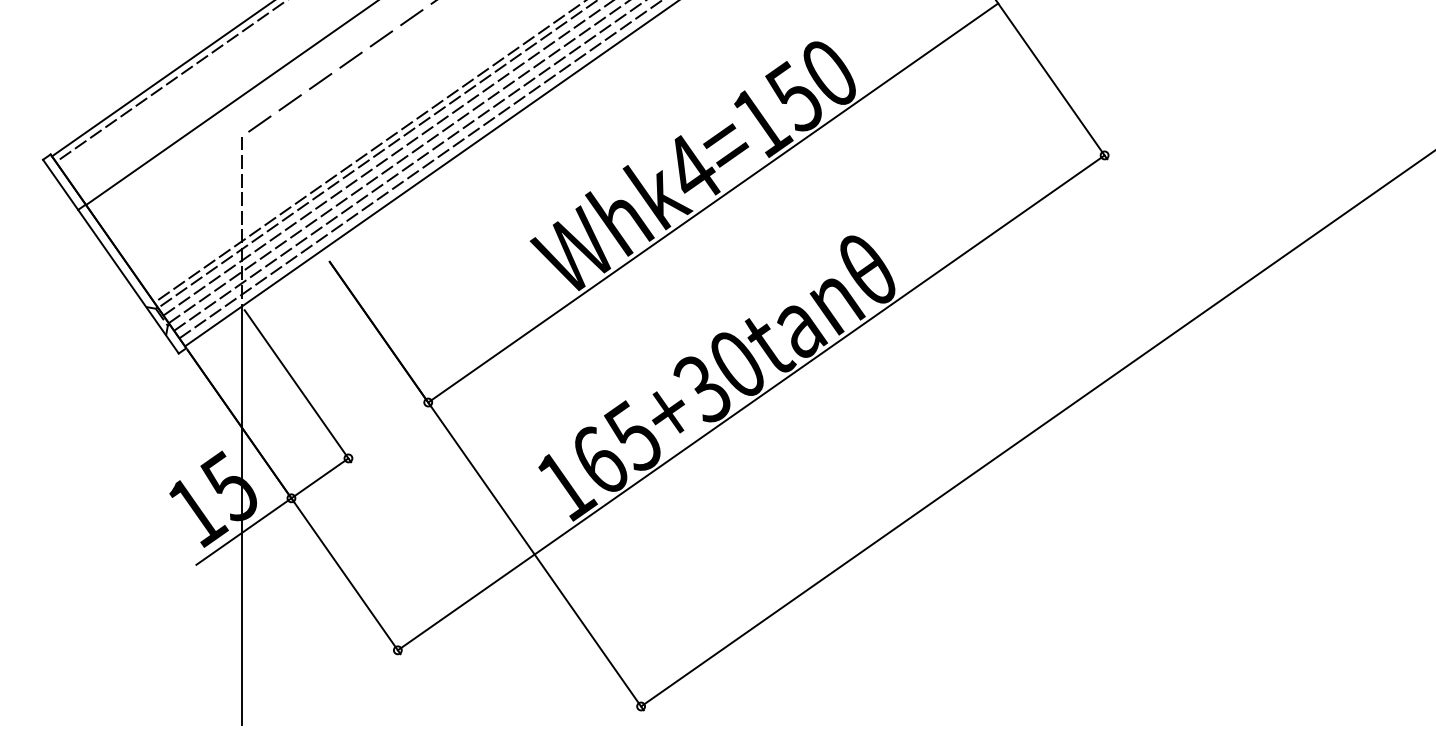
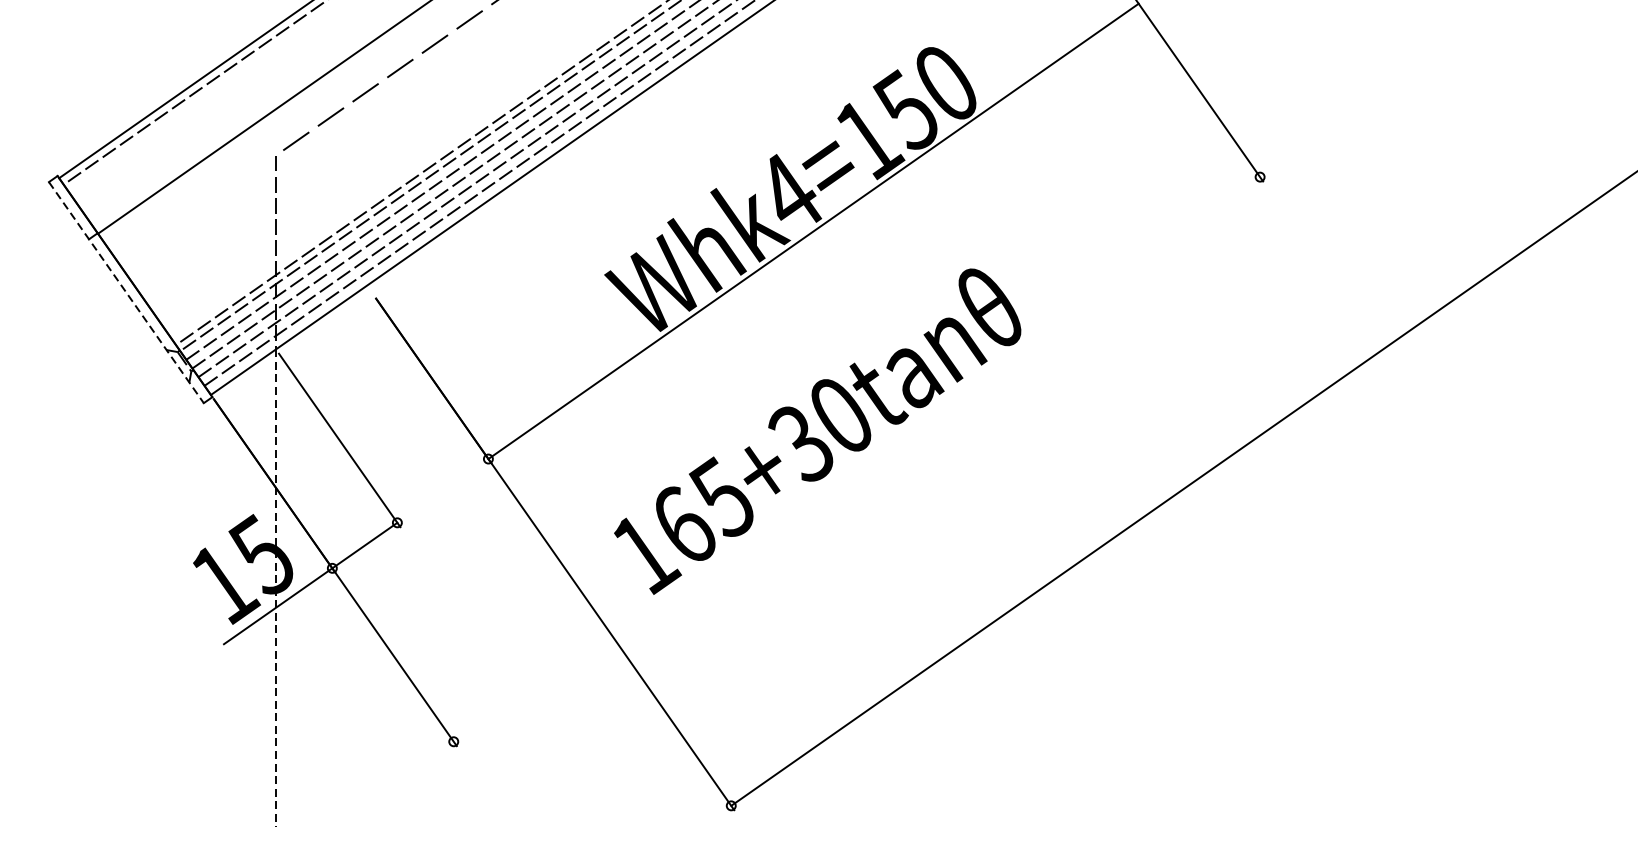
line: (111, 257) -> (127, 293), solid -> dashed
line: (750, 402) -> (856, 459), removed
line: (242, 515) -> (276, 587), solid -> dashed

